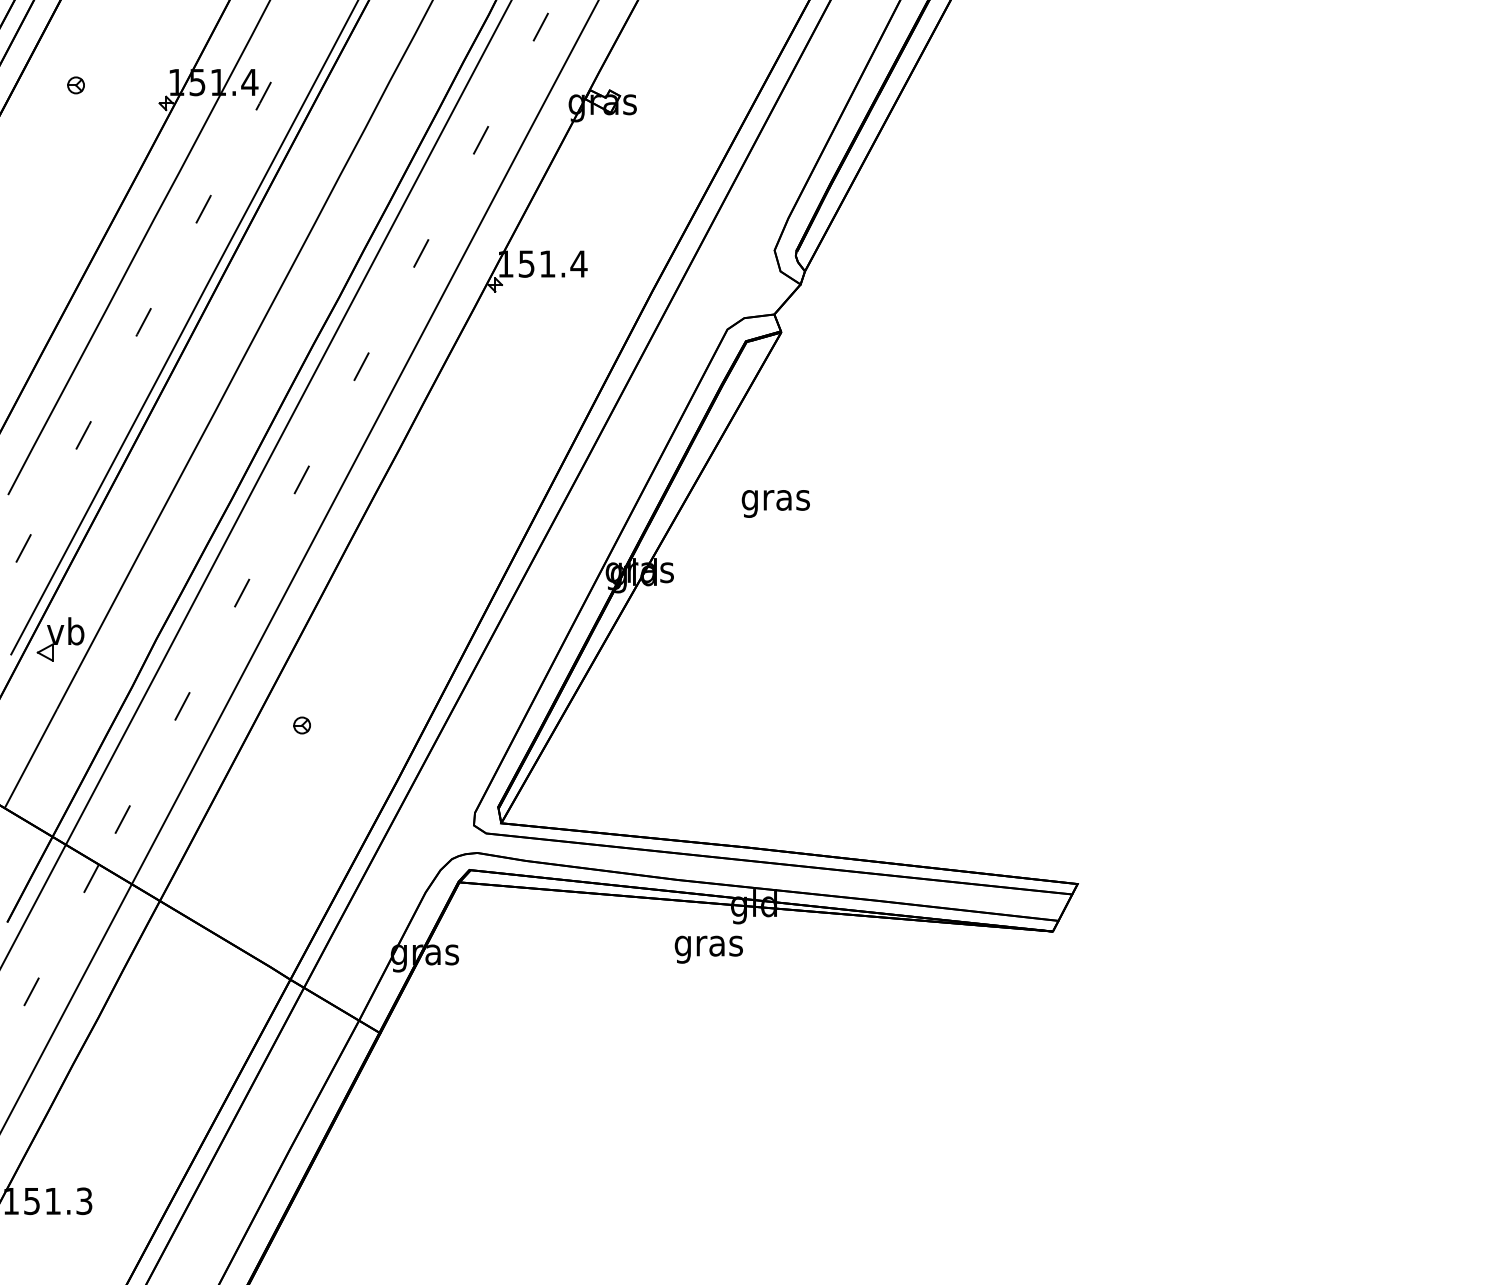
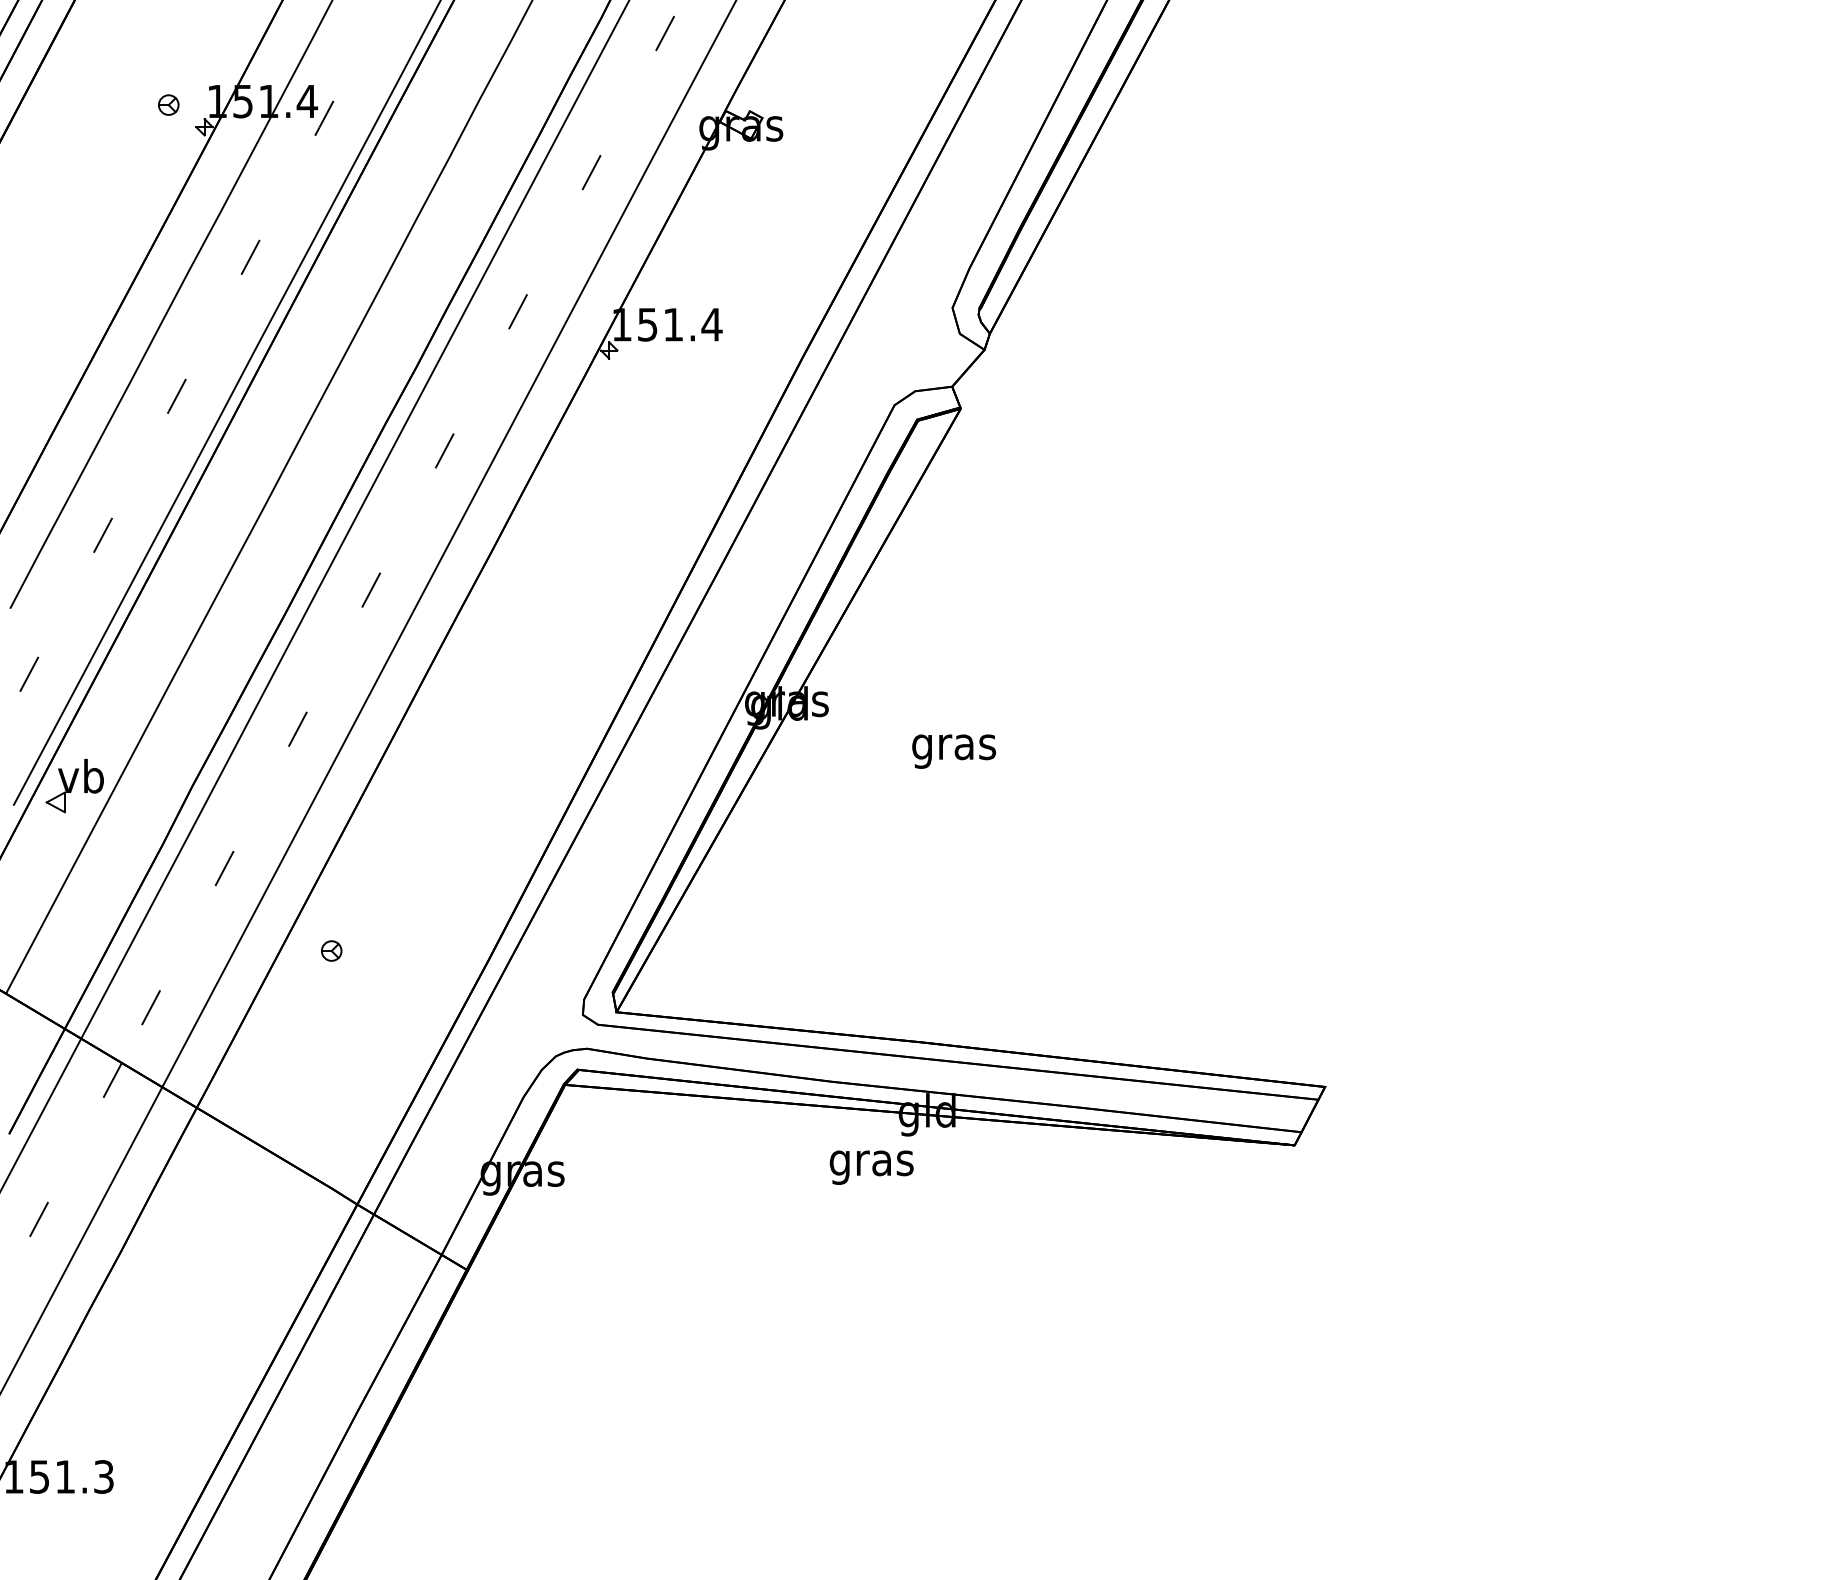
part: (75, 84) -> (168, 104), moved
text: (775, 503) -> (953, 751), moved
part: (302, 725) -> (331, 950), moved

